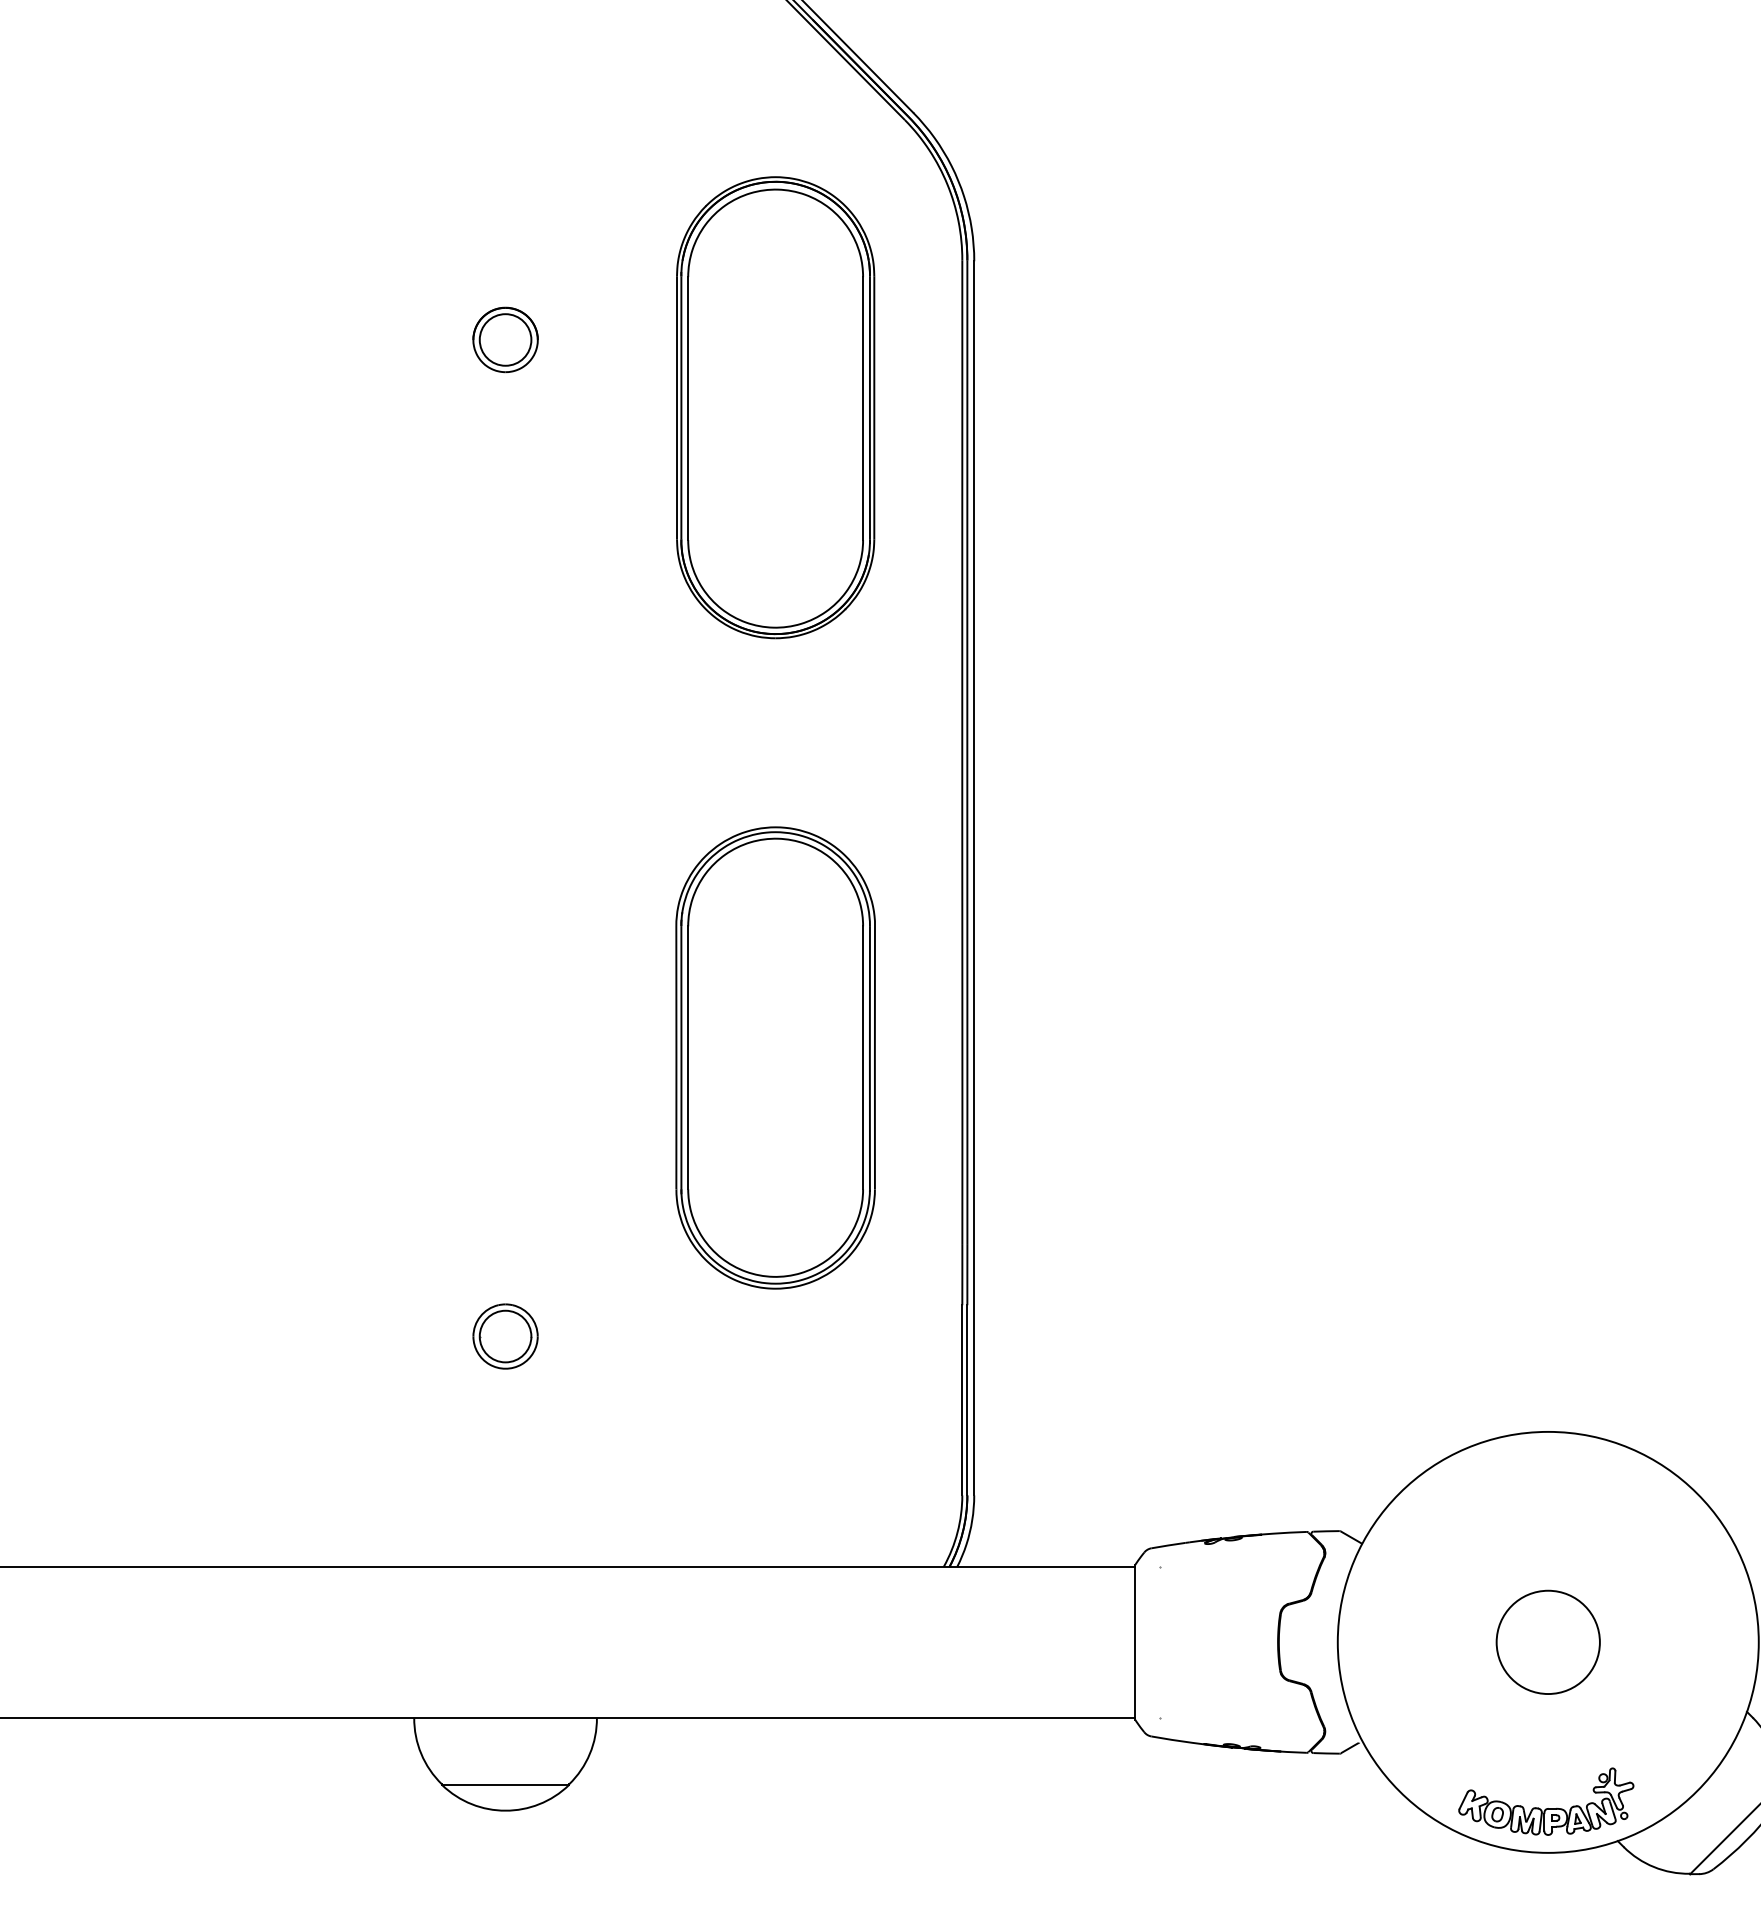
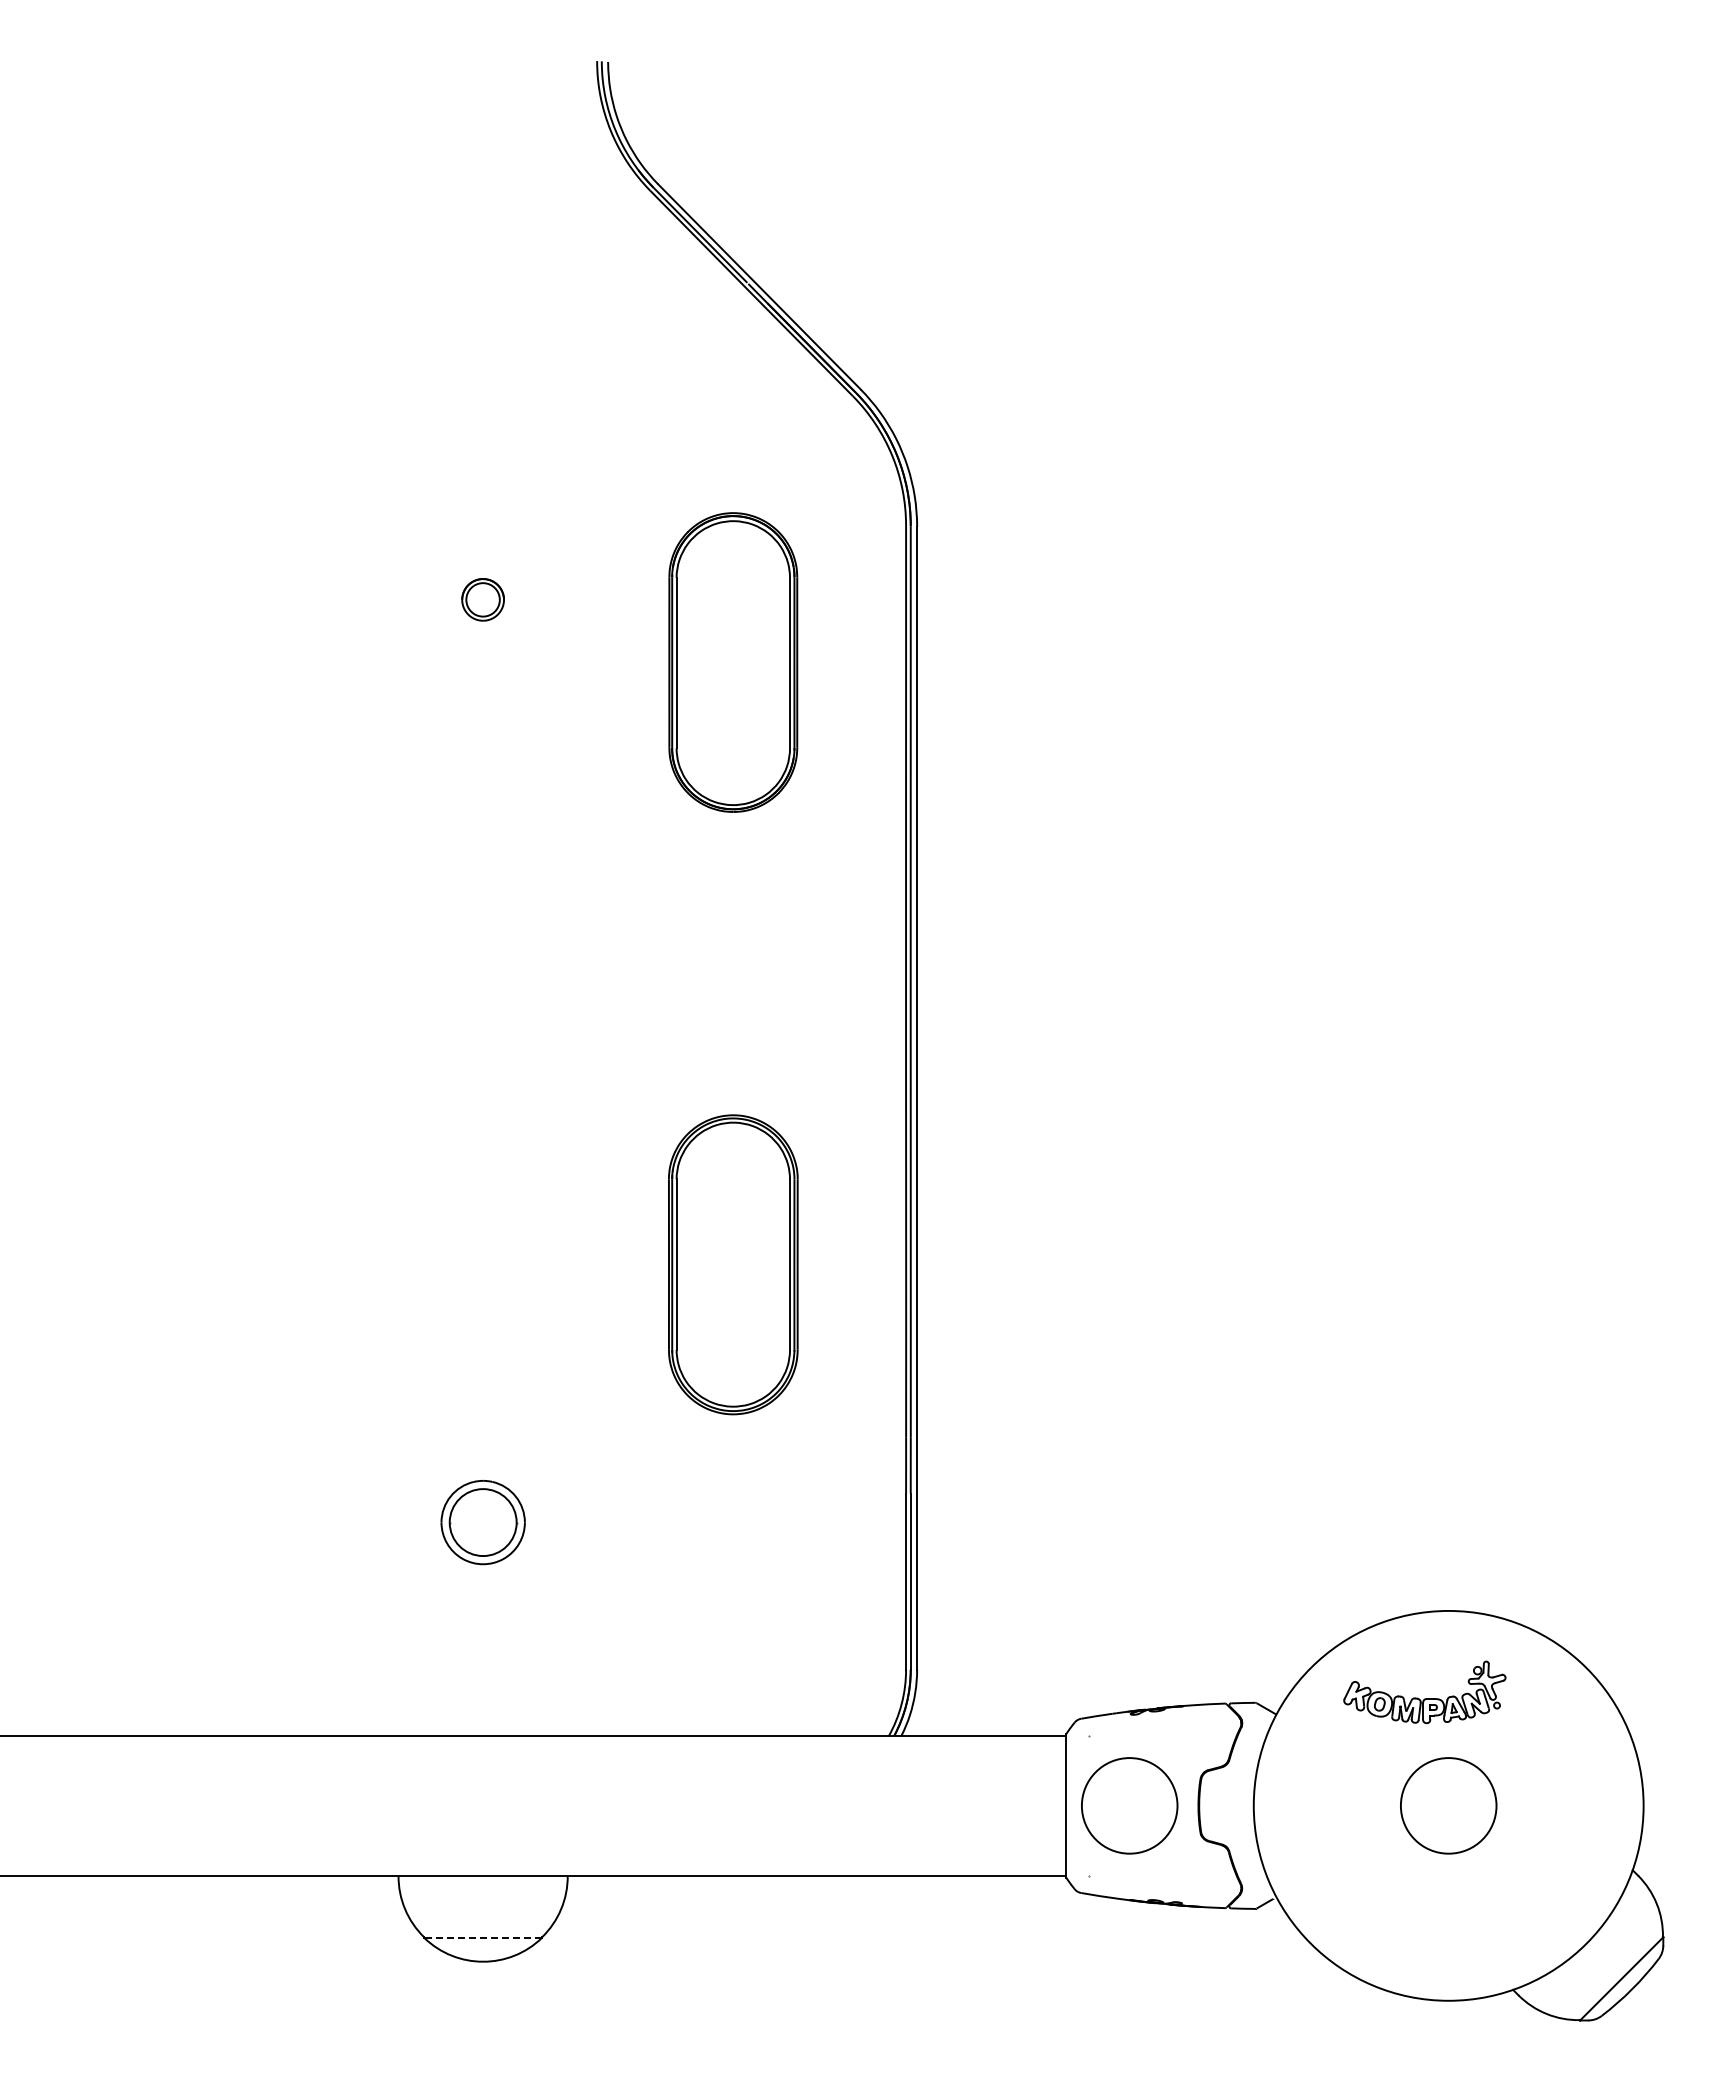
part: (504, 339) -> (482, 599), size x0.7
part: (775, 407) -> (733, 662), size x0.7
part: (775, 1057) -> (733, 1264), size x0.7
part: (504, 1336) -> (482, 1522), size x1.4
circle: (1203, 1641) -> (1129, 1805), added
line: (505, 1784) -> (483, 1937), solid -> dashed
part: (1545, 1801) -> (1424, 1692), moved

